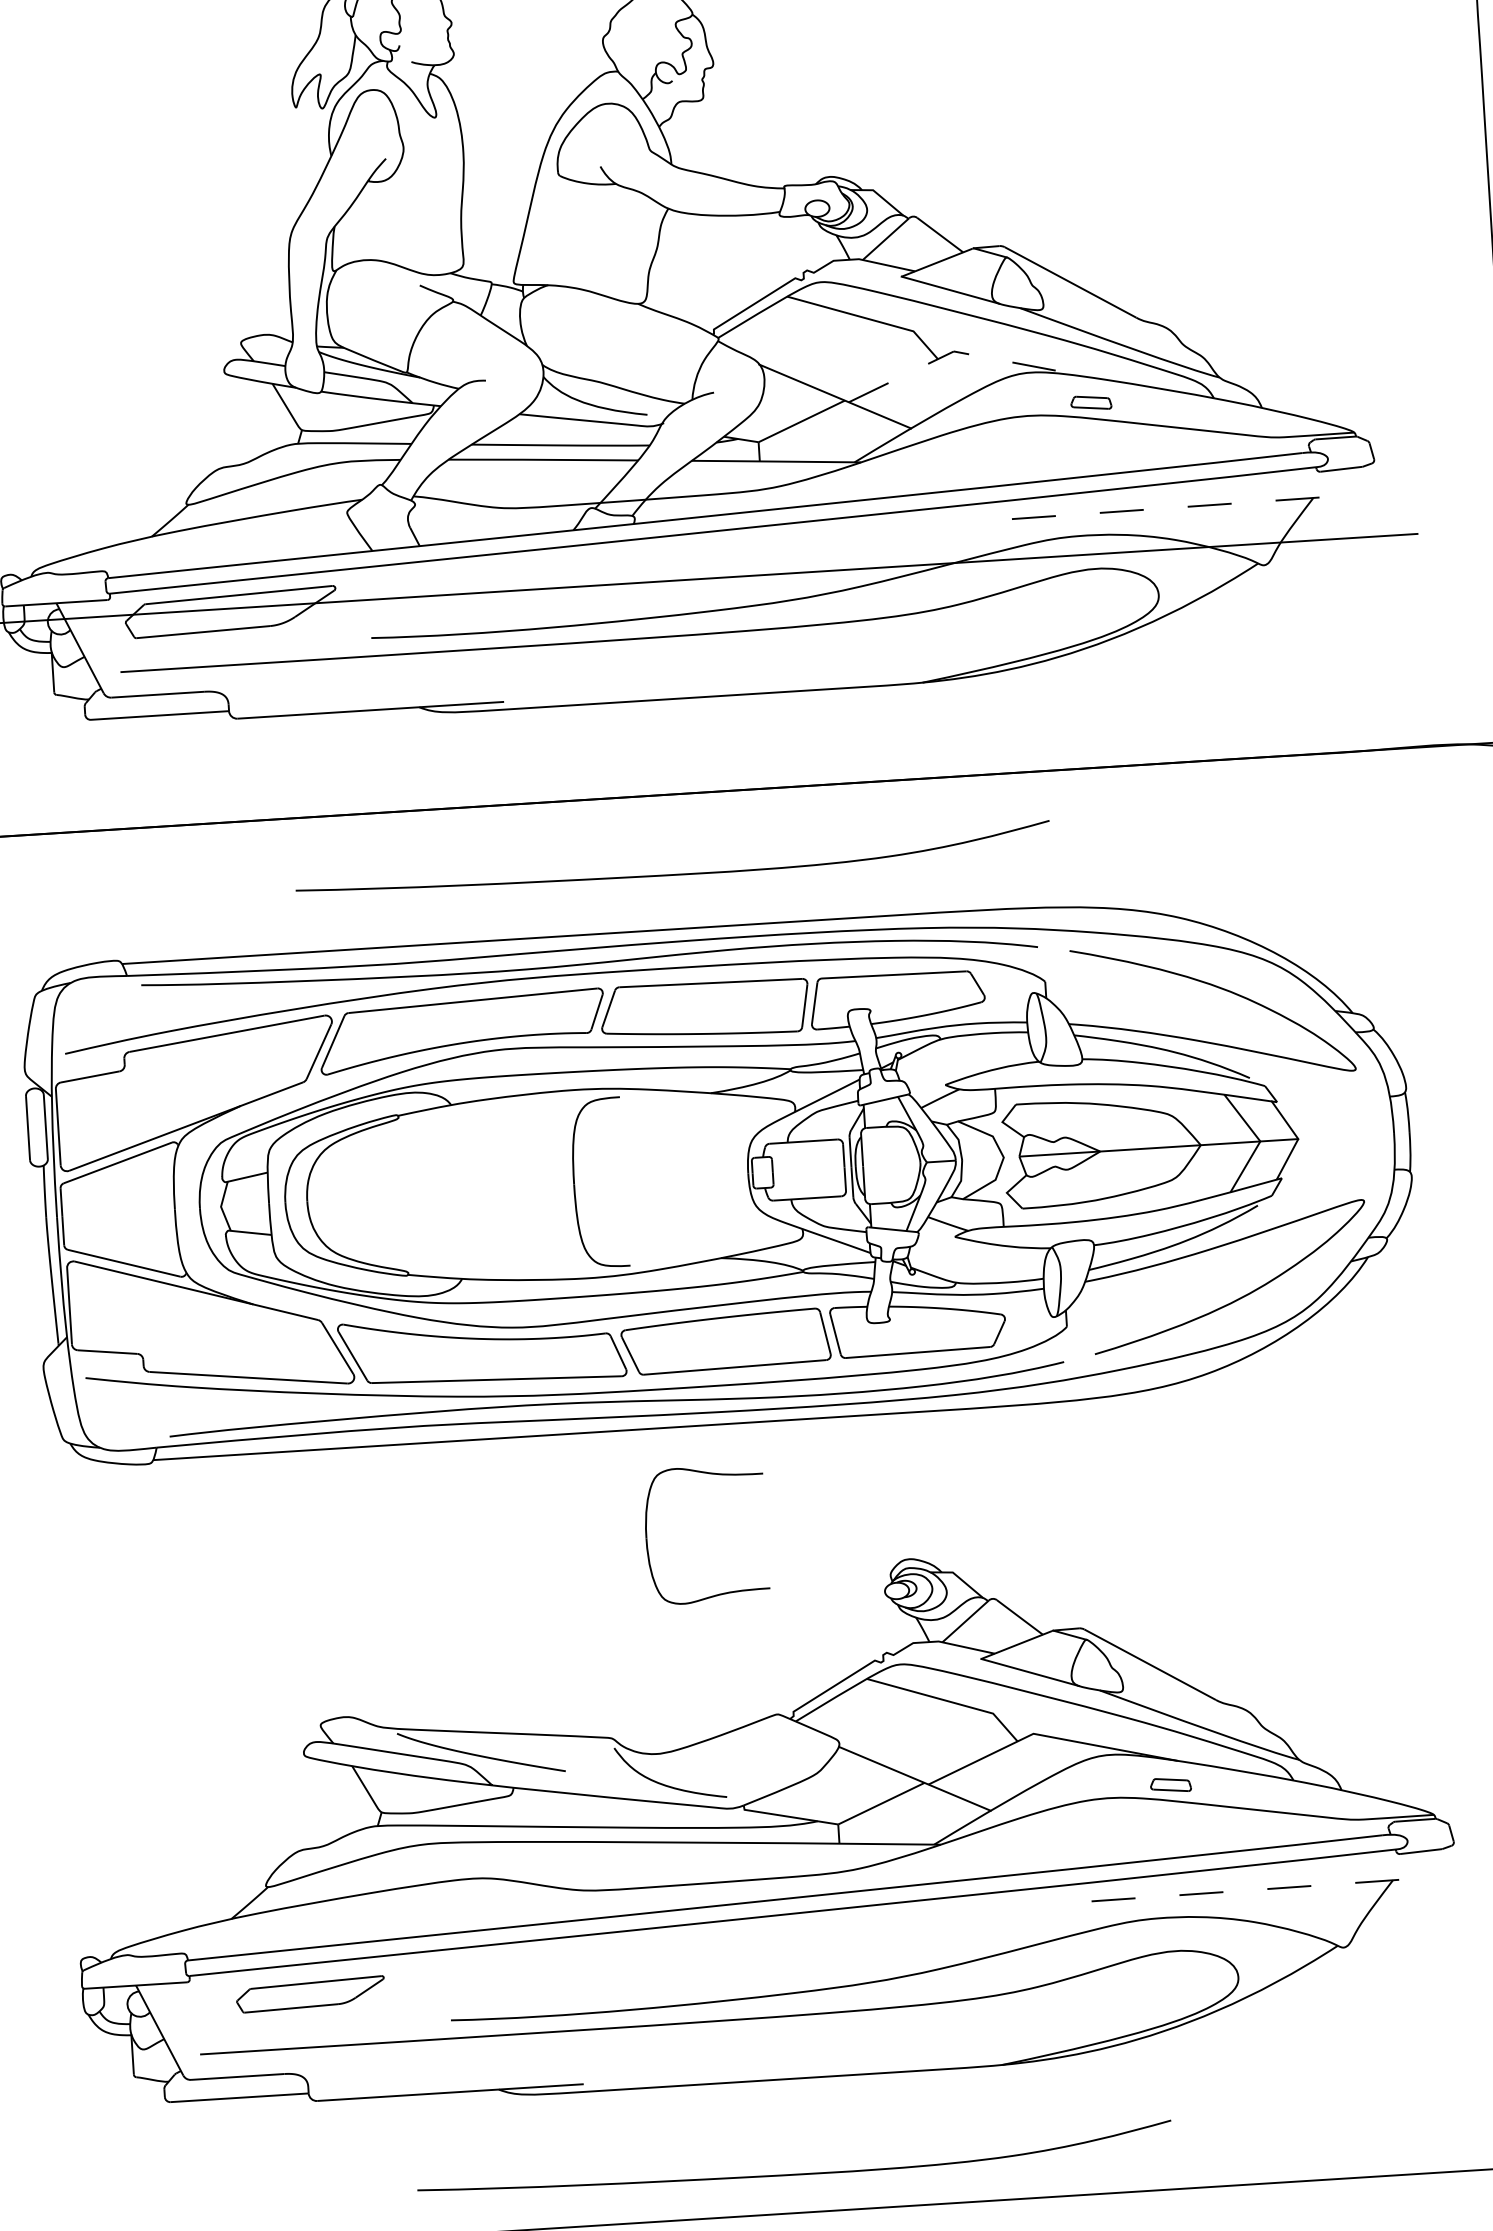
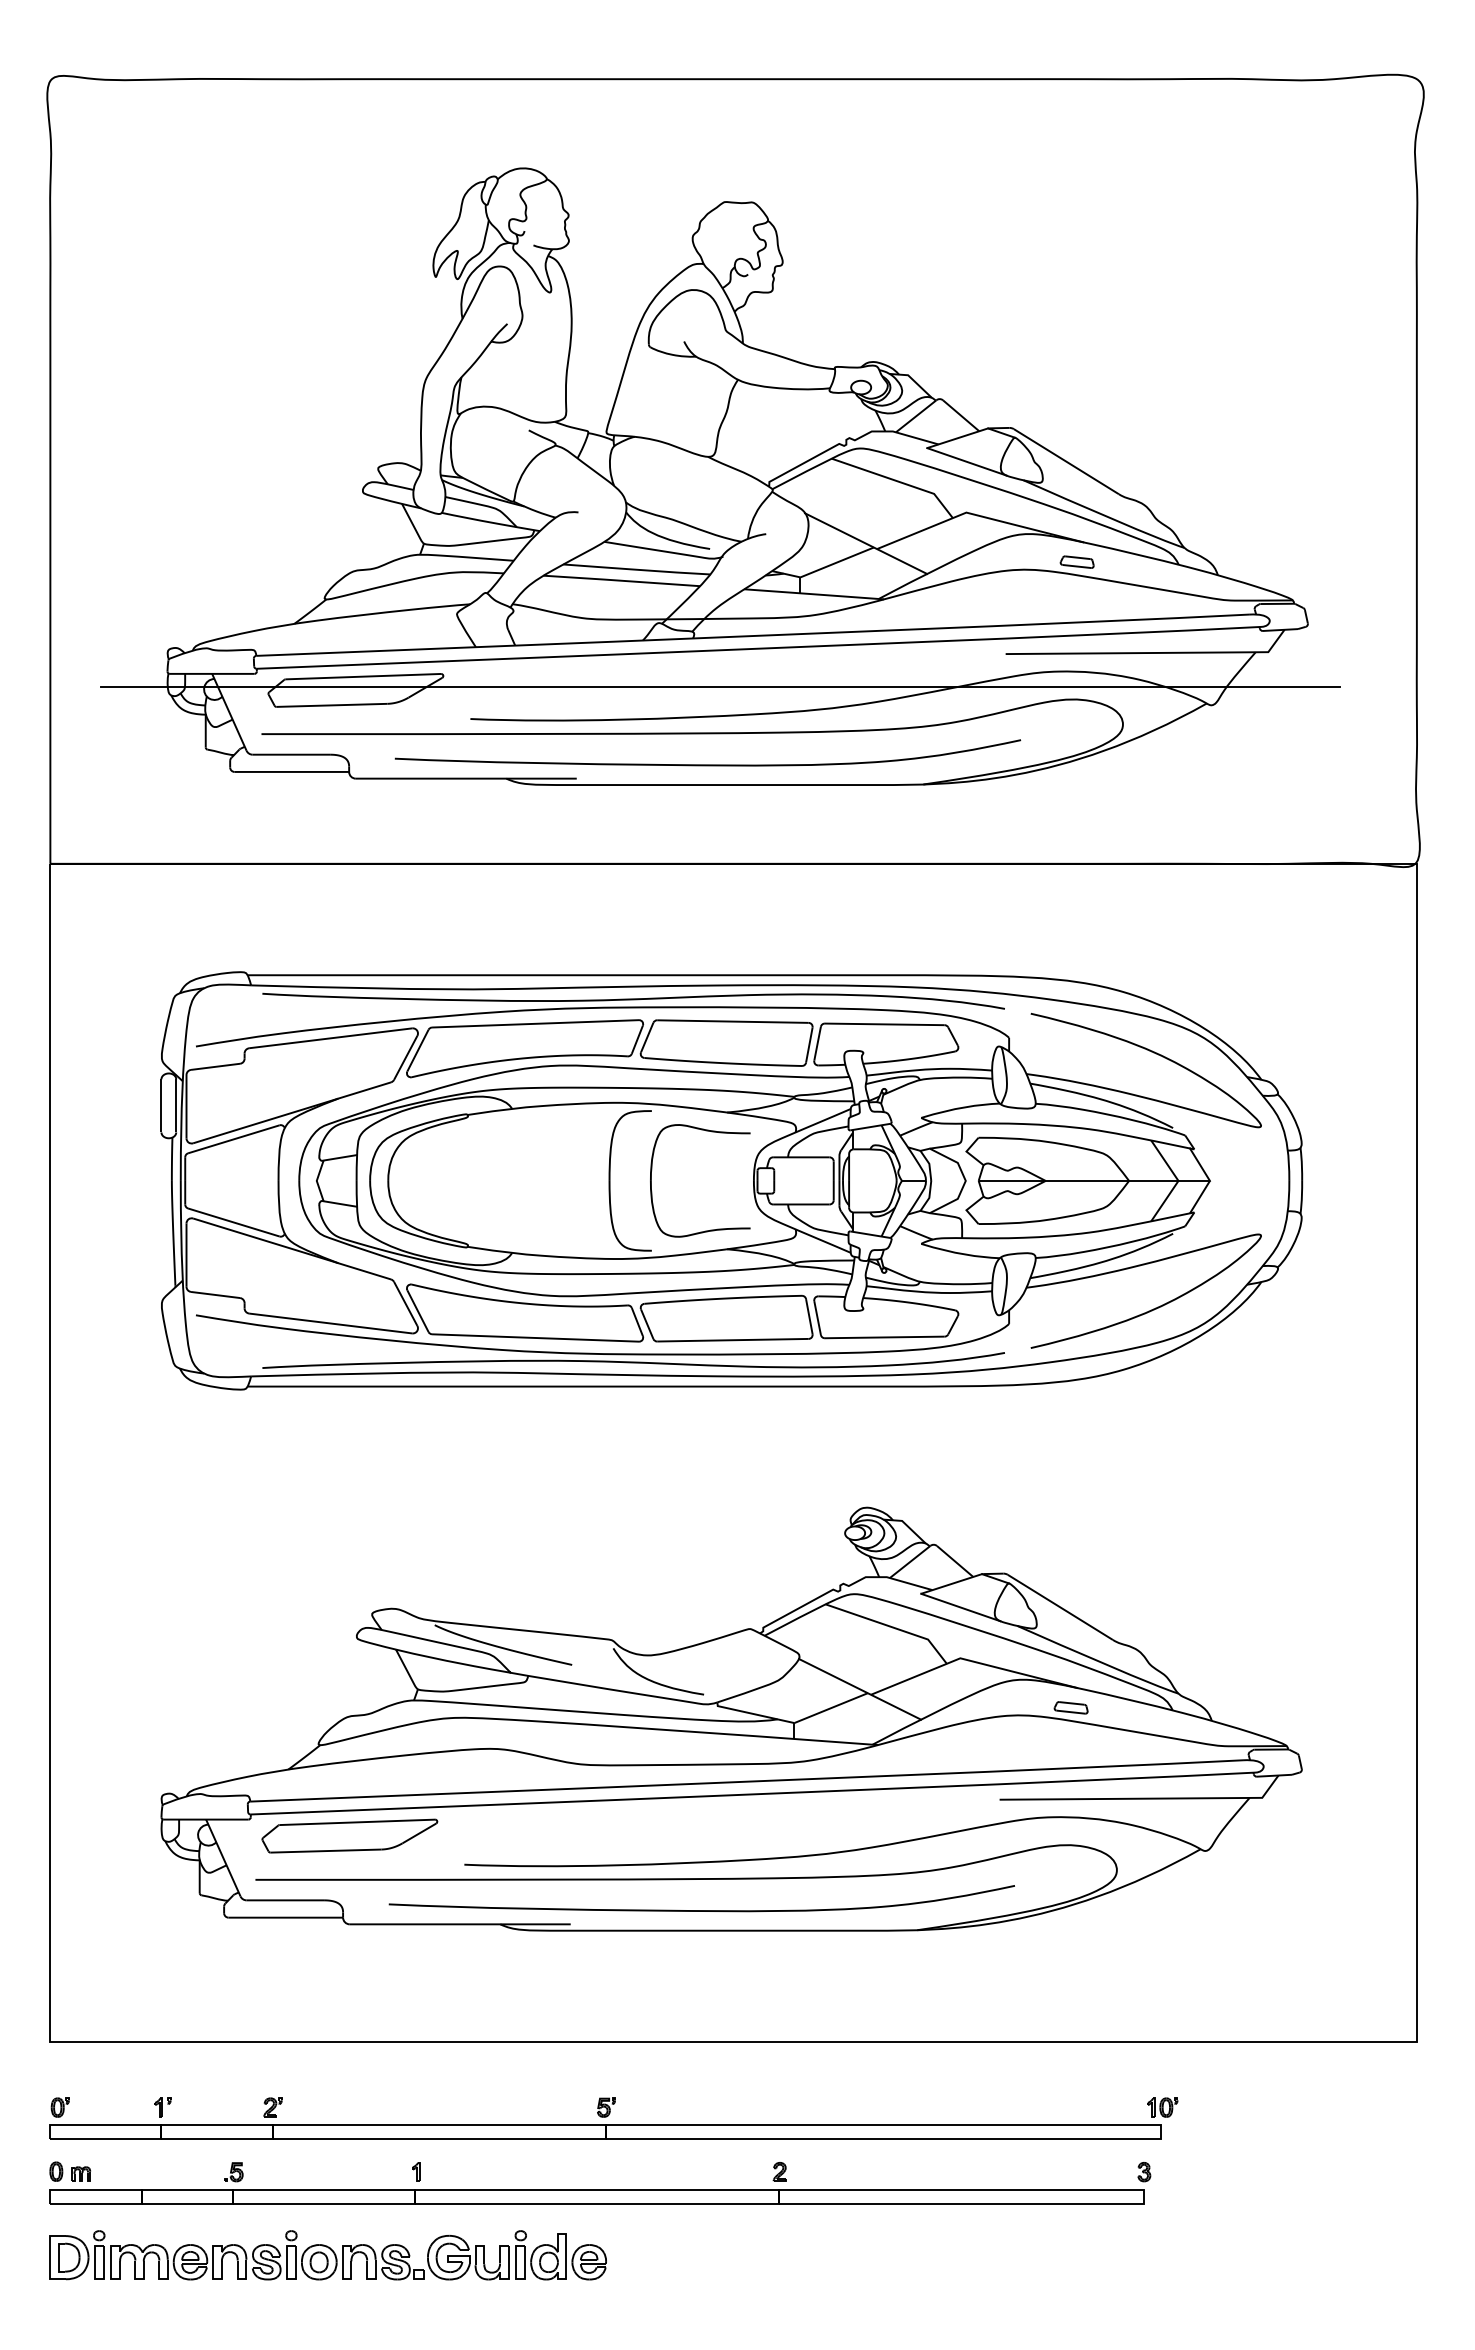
line: (967, 354) -> (977, 515), dashed -> solid
line: (1187, 507) -> (1151, 653), dashed -> solid
curve: (673, 873) -> (707, 764), moved
part: (647, 1537) -> (651, 1180), moved
line: (1267, 1888) -> (1145, 1798), dashed -> solid
part: (310, 1993) -> (349, 1835), size x1.43
curve: (794, 2174) -> (701, 1910), moved

